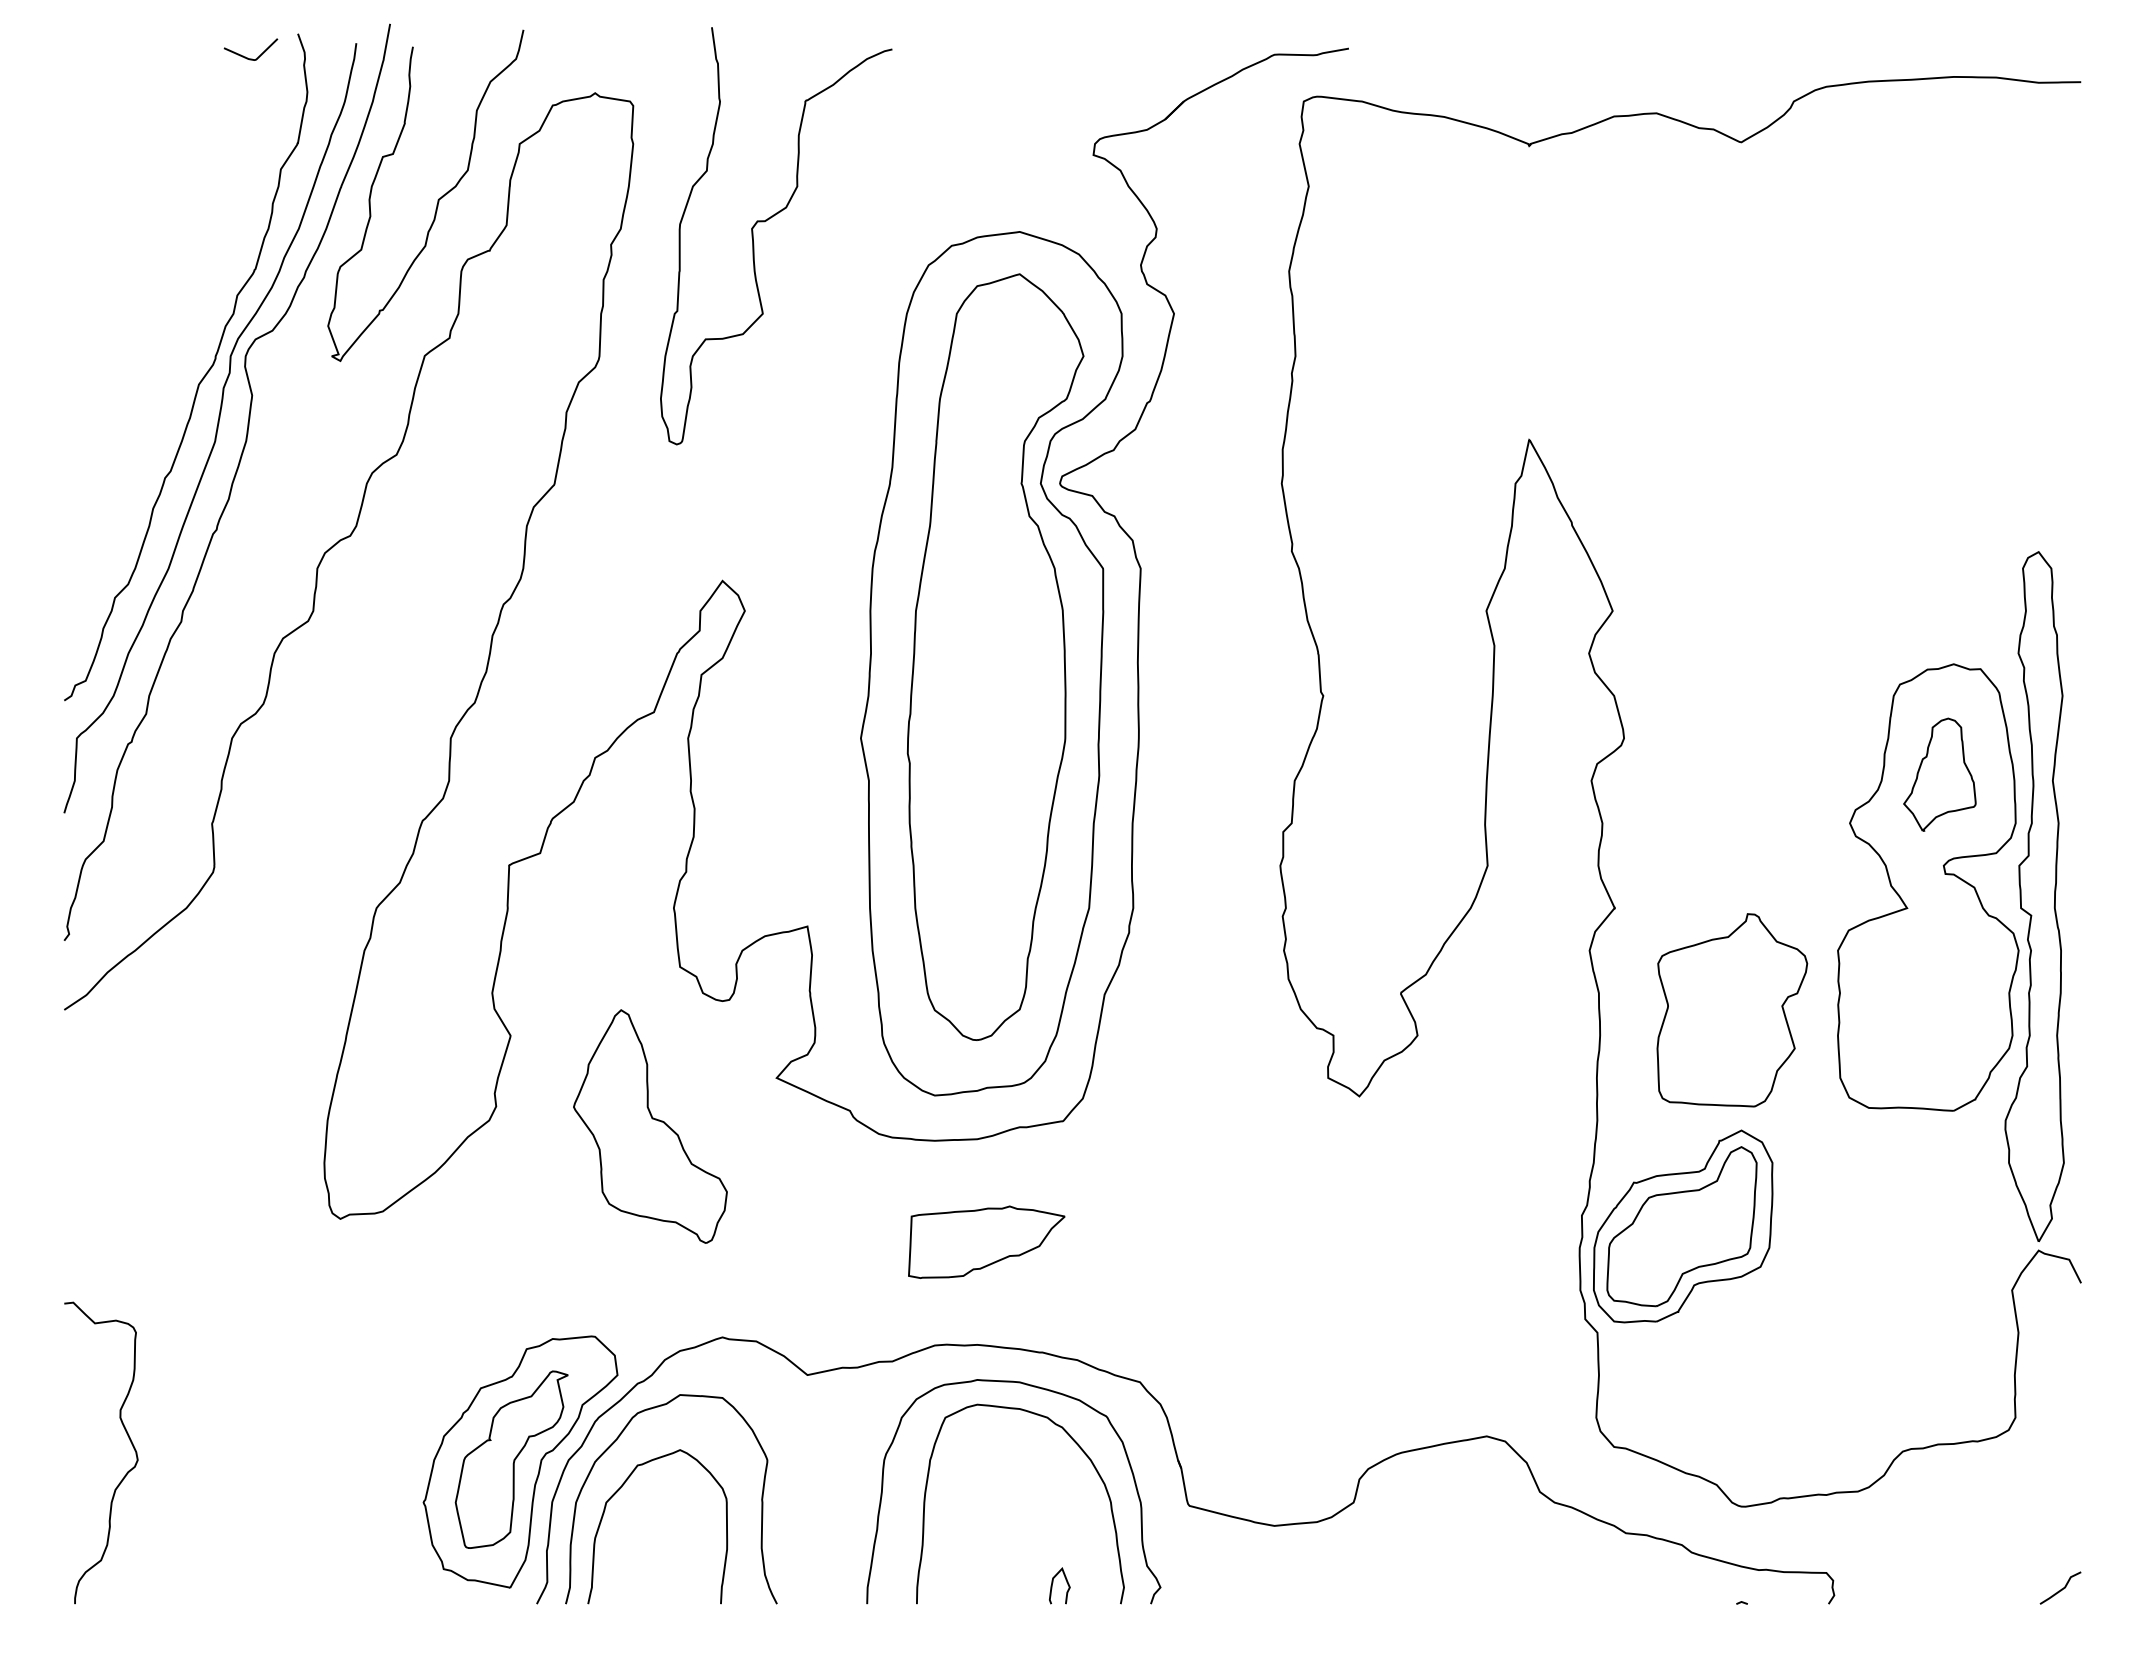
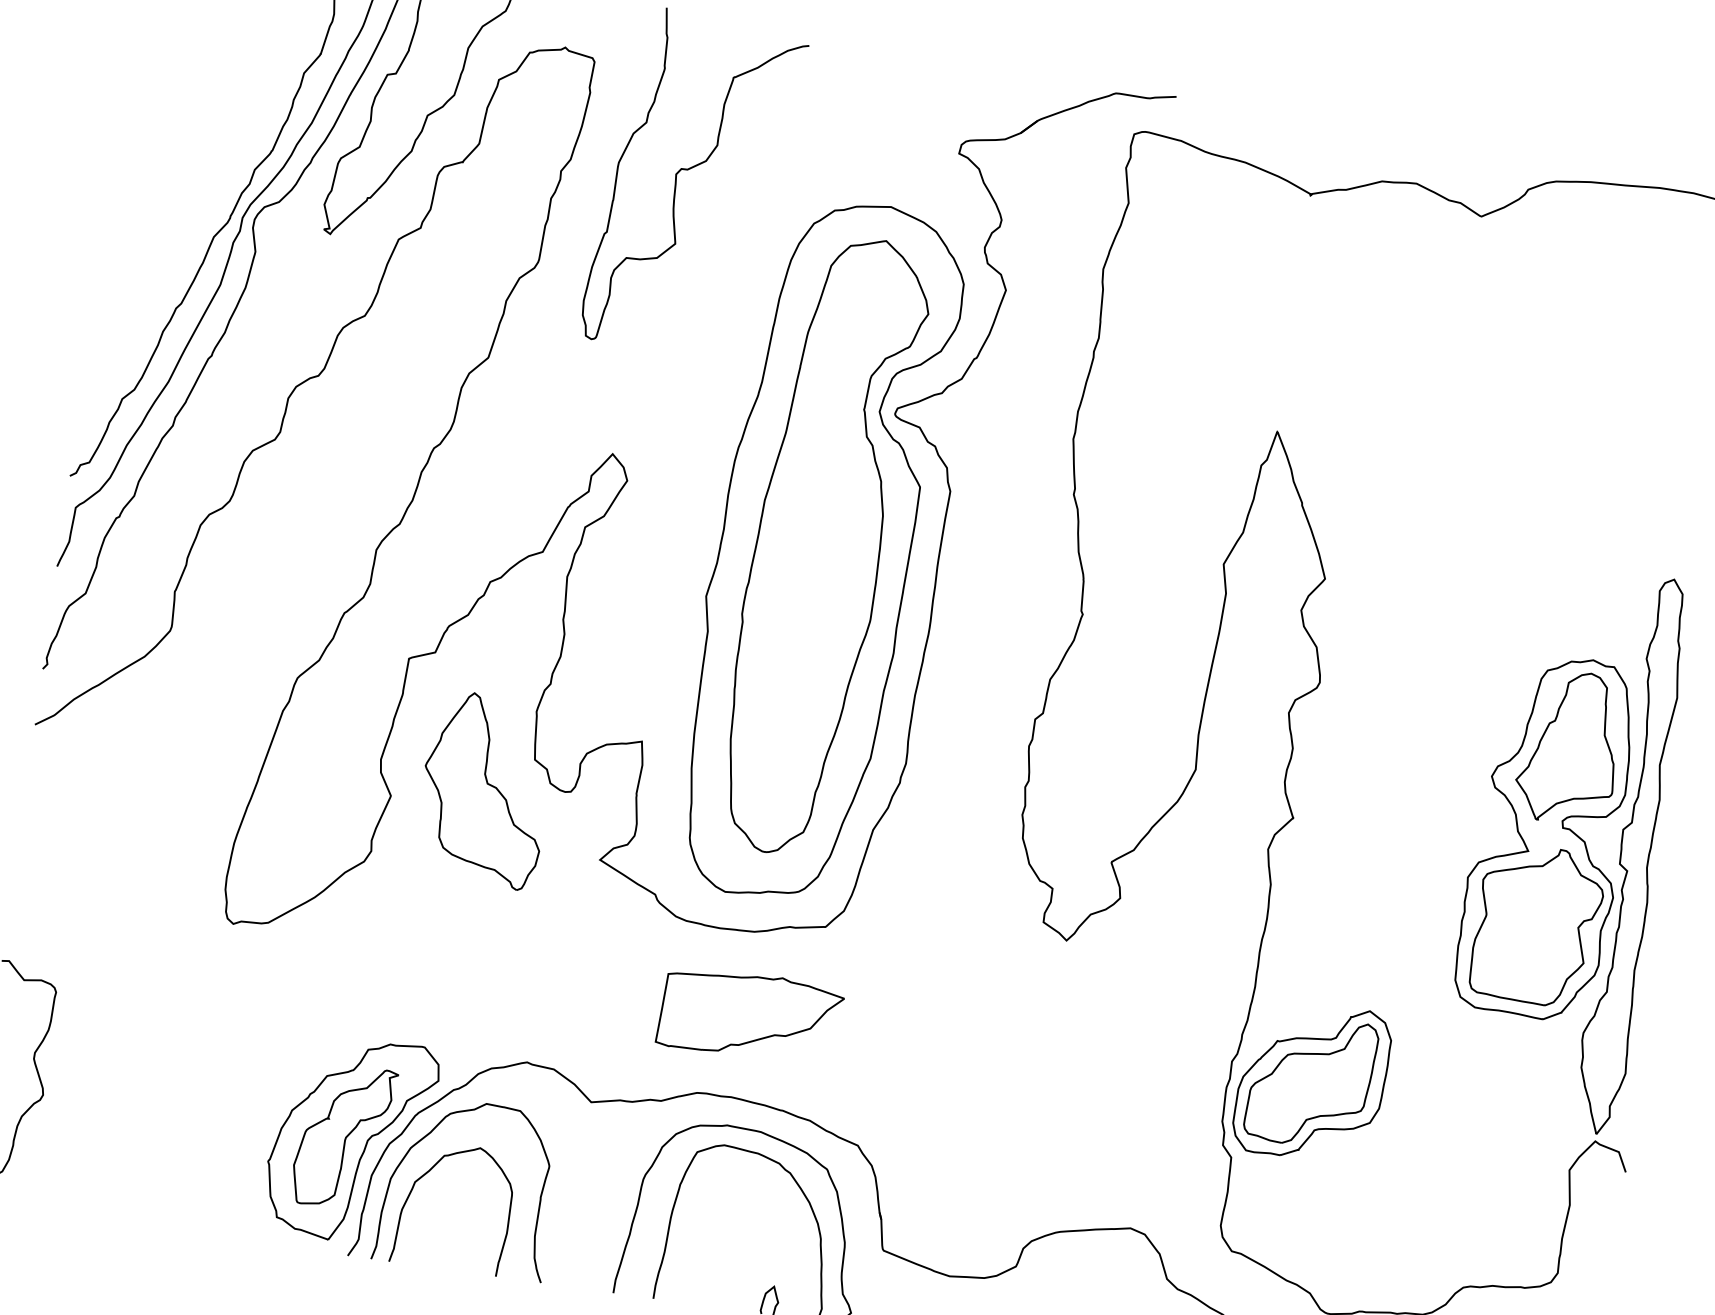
part: (1939, 774) -> (1569, 747), size x1.67
part: (1732, 1010) -> (1537, 925), moved
part: (650, 1126) -> (485, 790), moved
part: (986, 1242) -> (750, 1015), size x1.43

